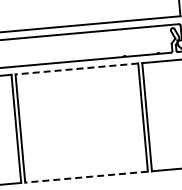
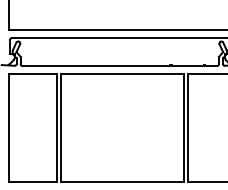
line: (77, 68) -> (122, 73), dashed -> solid
line: (86, 177) -> (122, 182), dashed -> solid

